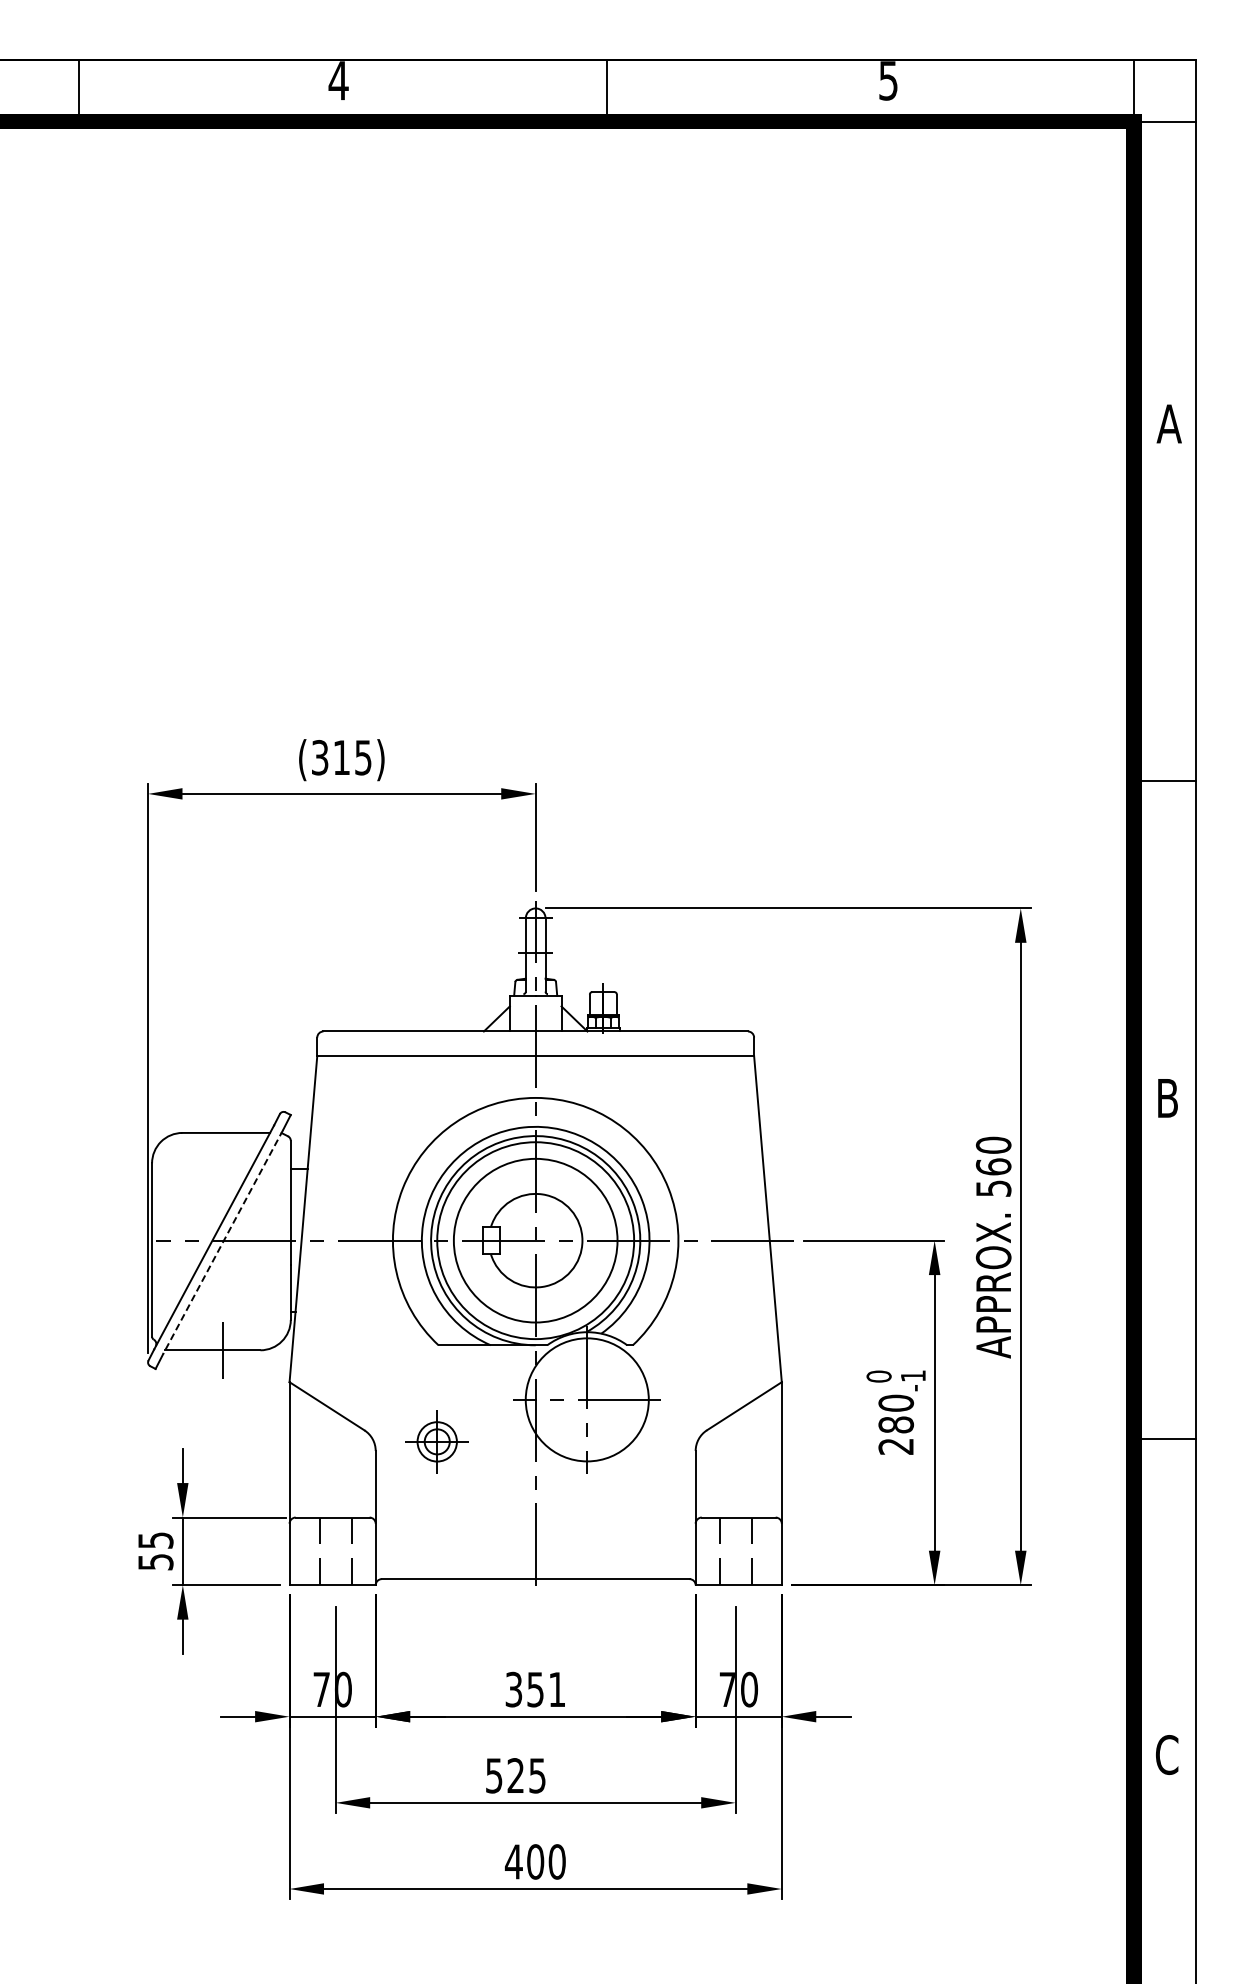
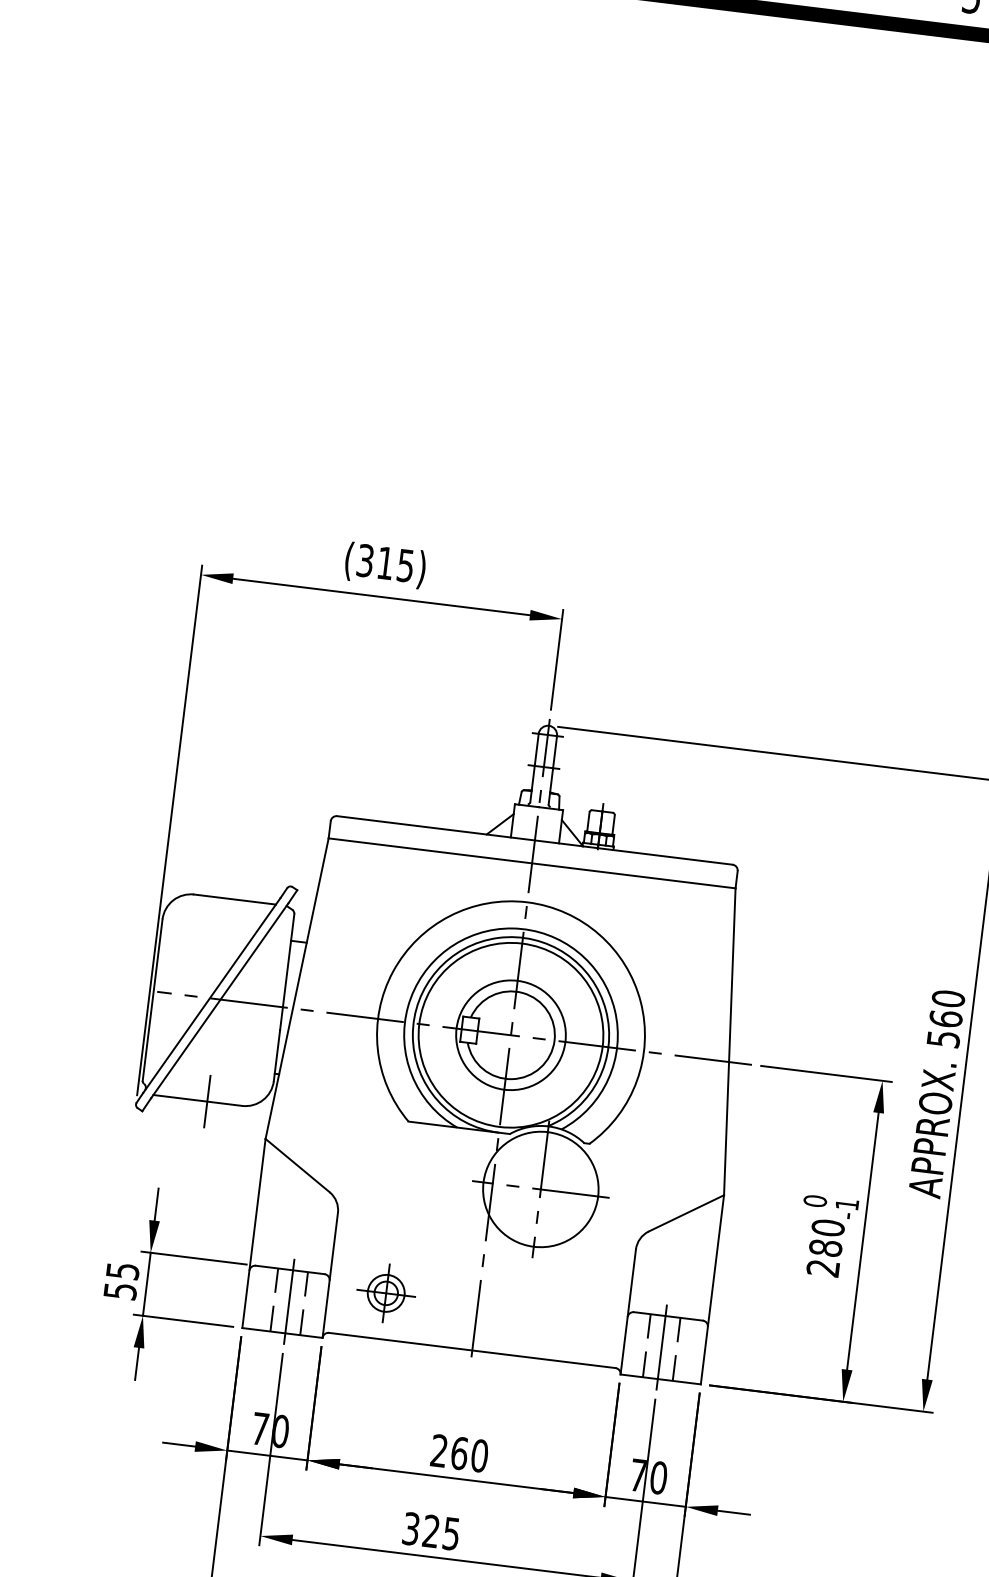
circle: (535, 1240) -> (510, 1035), size x0.71
line: (223, 1241) -> (220, 1000), dashed -> solid
part: (436, 1441) -> (385, 1292), moved
line: (335, 1551) -> (288, 1301), added
line: (735, 1551) -> (661, 1347), added
text: (535, 1689) -> (459, 1453), 351 -> 260
text: (494, 1775) -> (411, 1528), 525 -> 325

